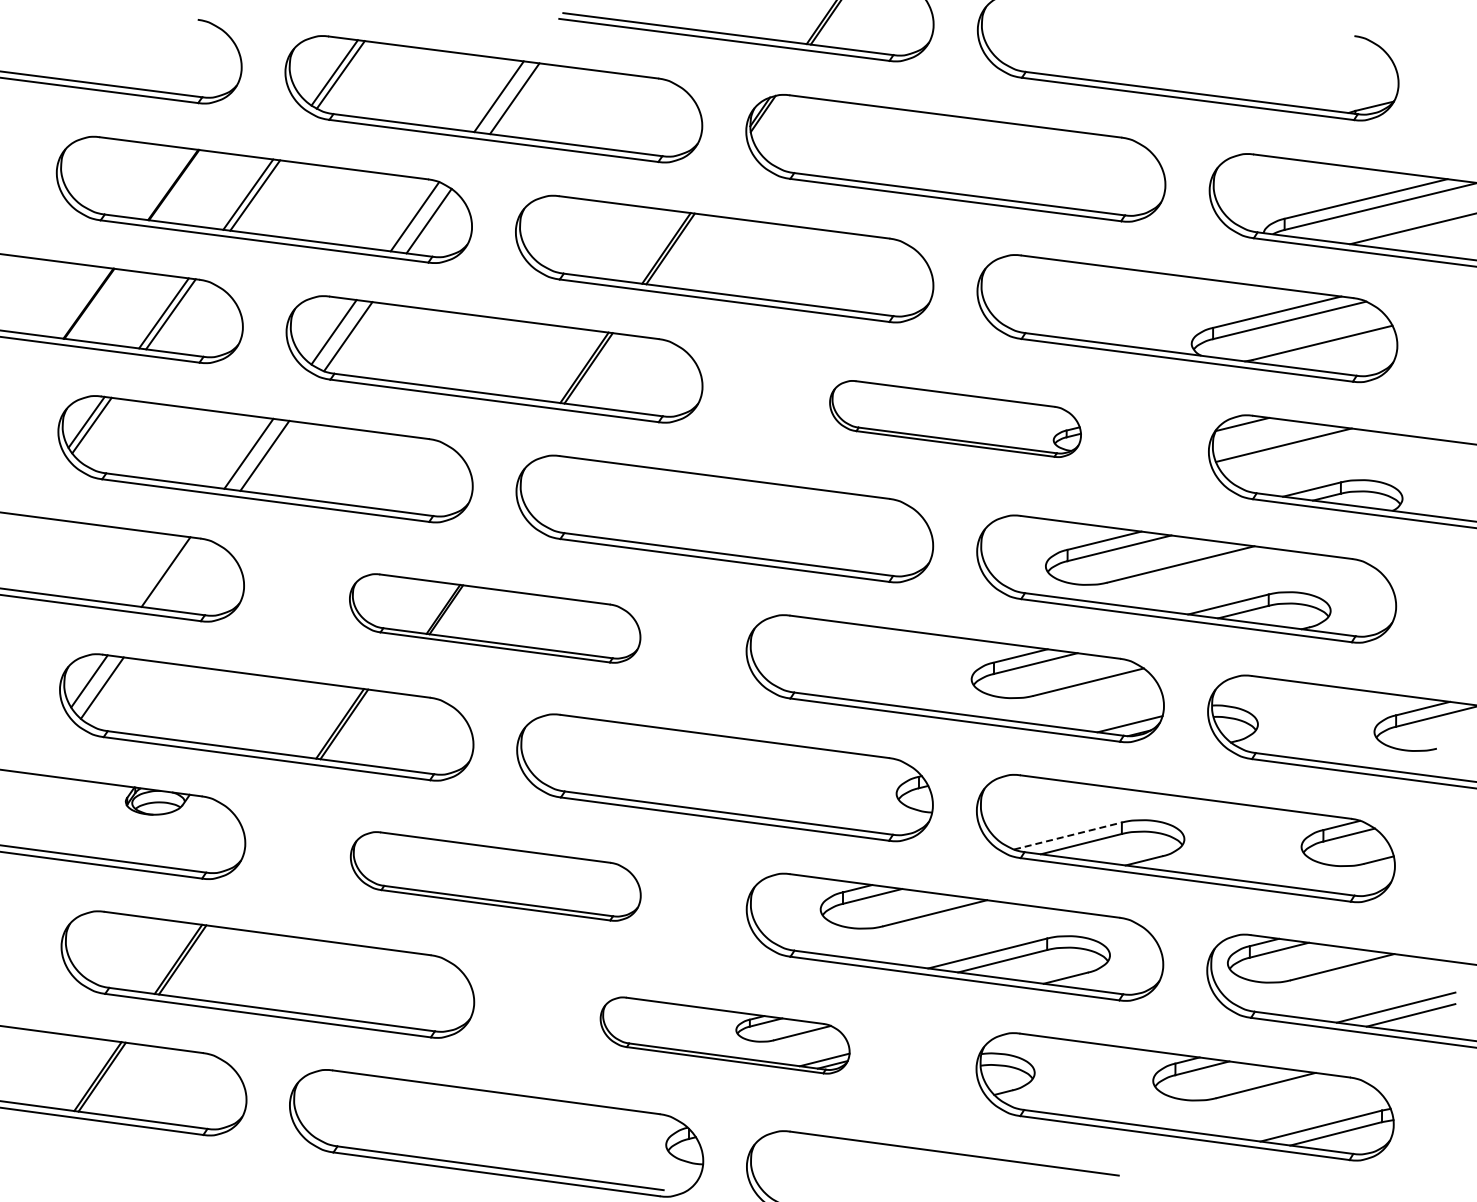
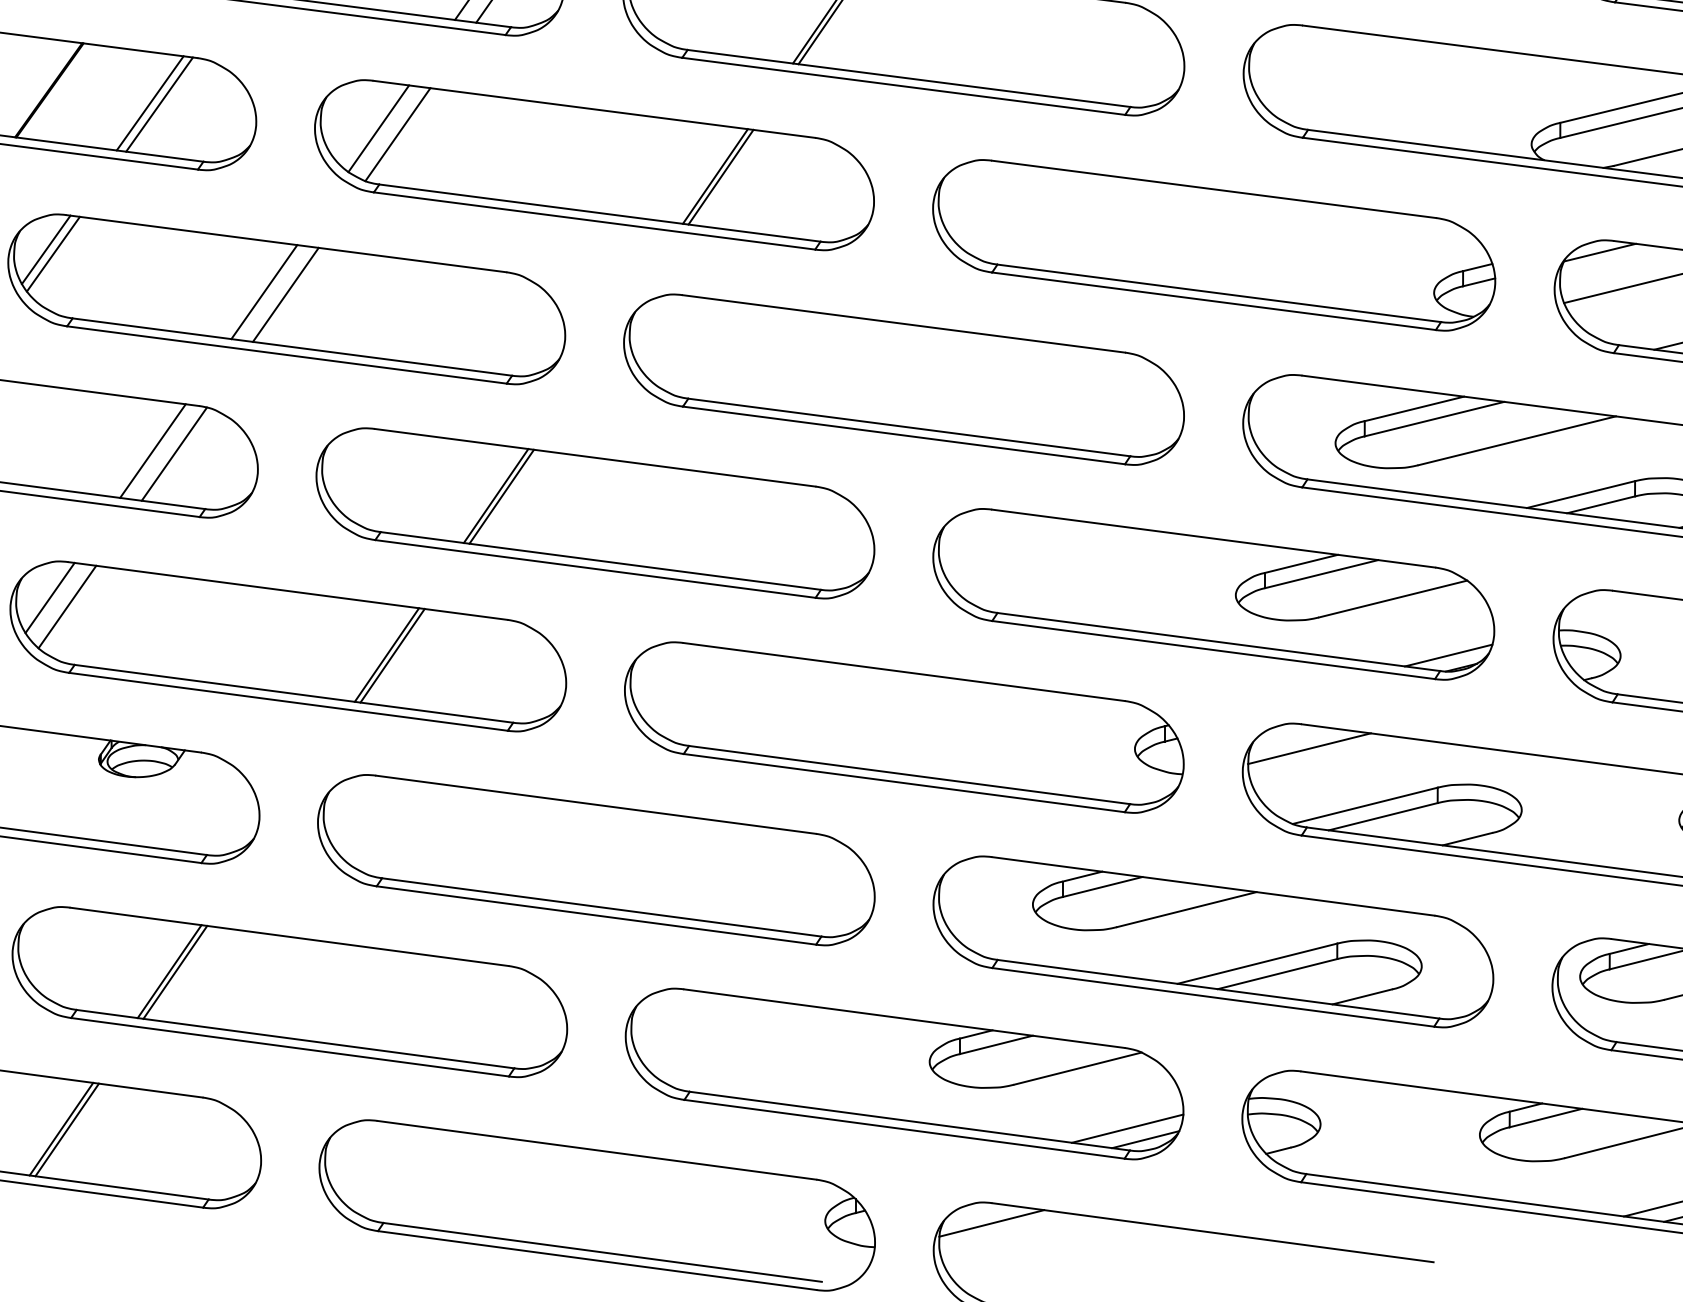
part: (955, 418) -> (1214, 244), size x1.67
line: (181, 574) -> (173, 454), added
part: (494, 618) -> (594, 513), size x1.43
line: (1026, 793) -> (1309, 748), added
line: (1067, 836) -> (1364, 806), dashed -> solid
part: (495, 876) -> (595, 860), size x1.43
part: (724, 1035) -> (903, 1073), size x1.67
line: (790, 1146) -> (992, 1223), added

